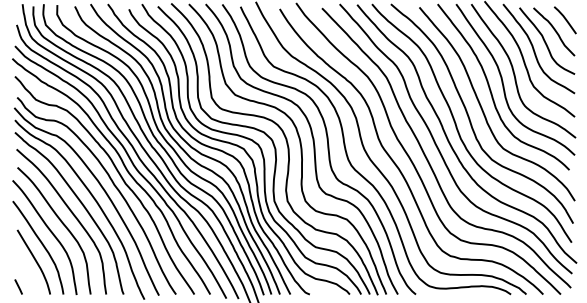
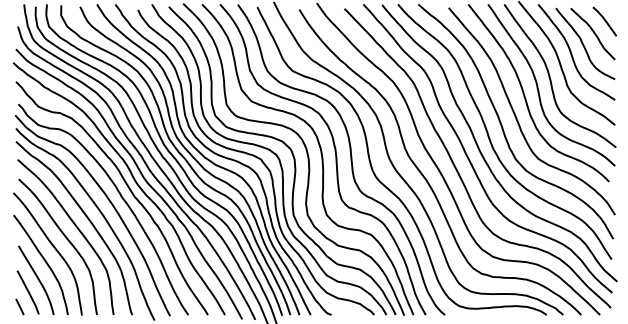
line: (25, 273) -> (27, 292), added

